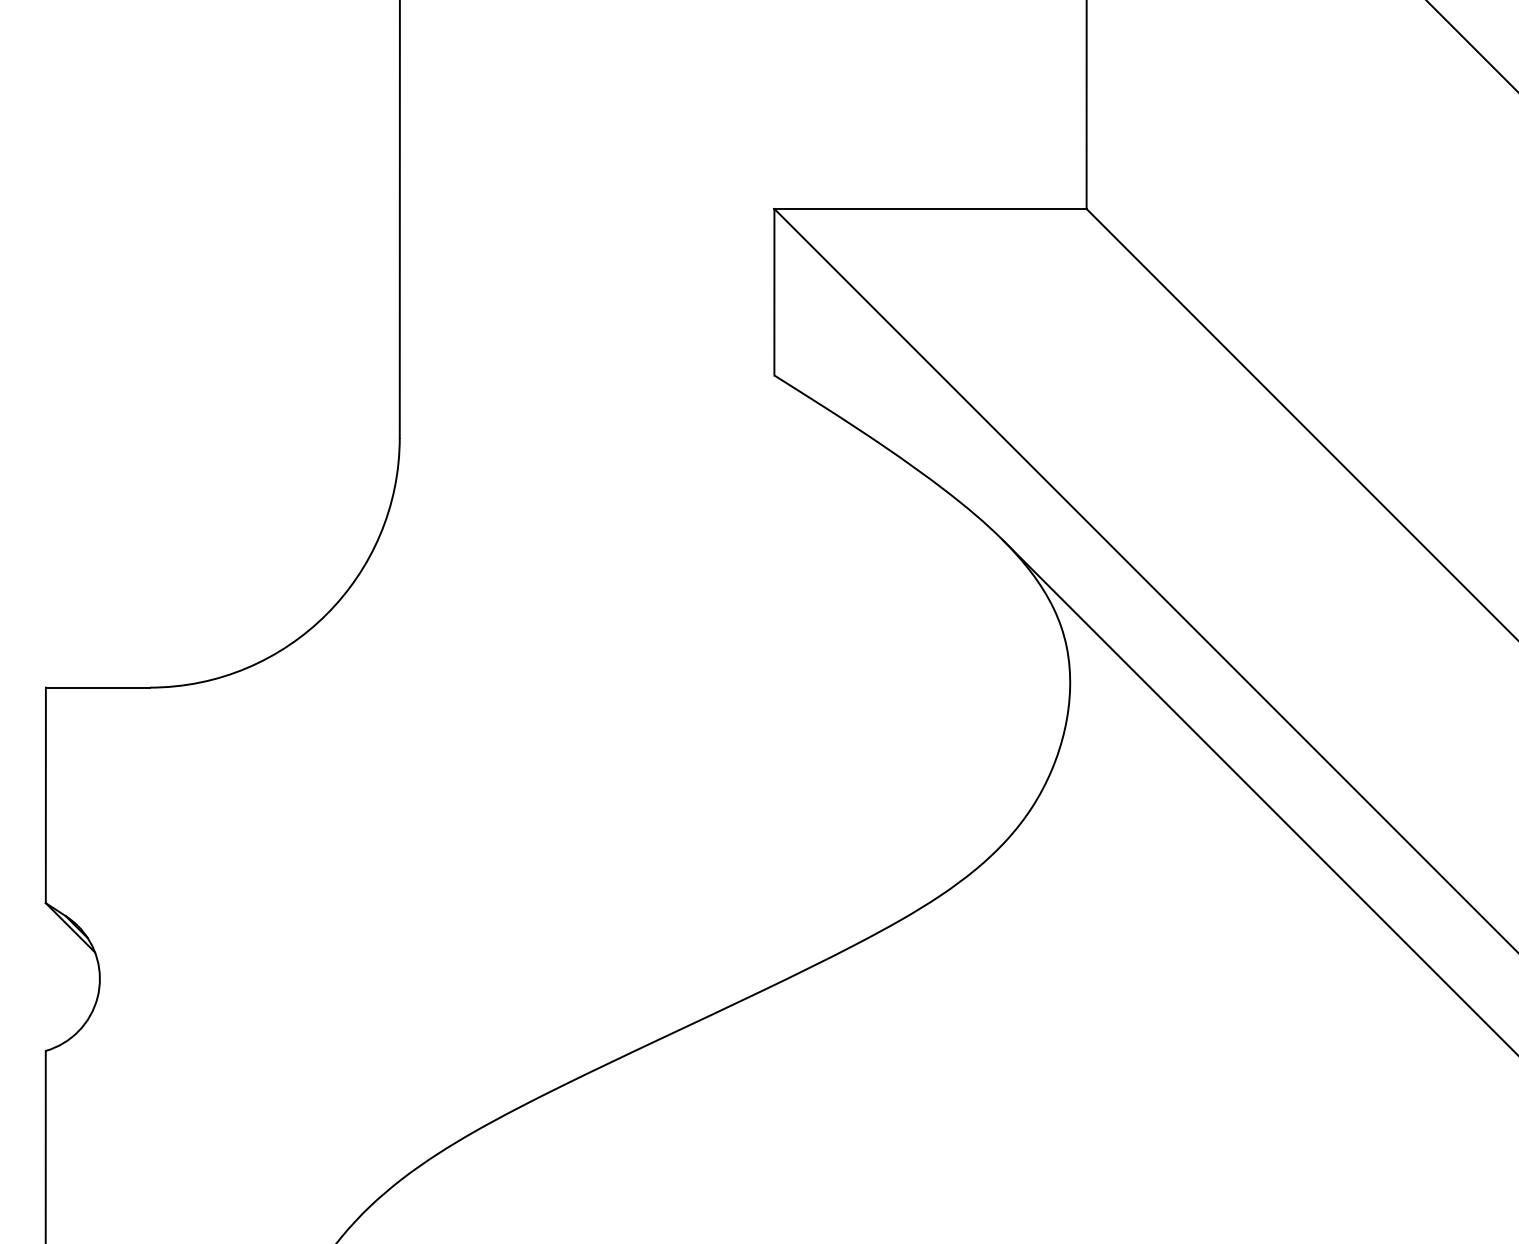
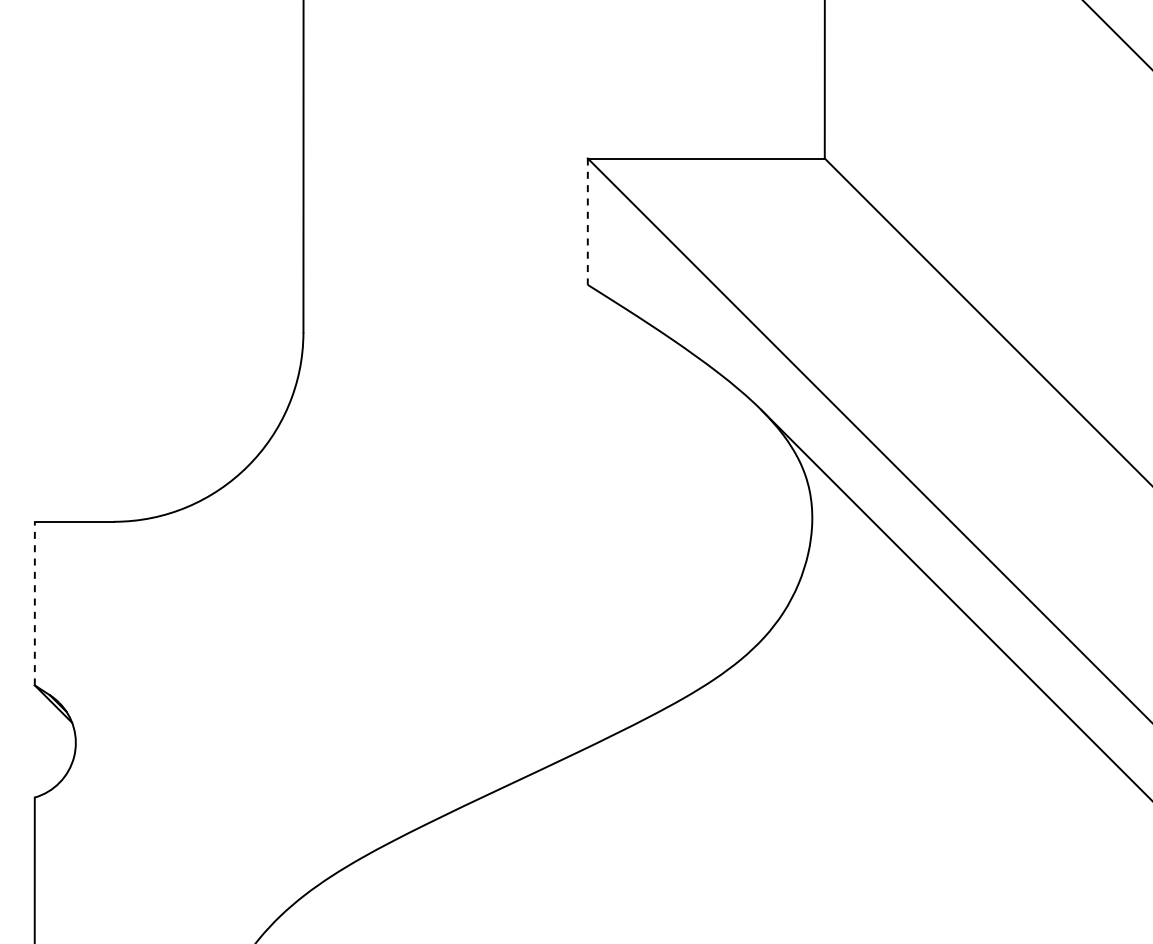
line: (773, 293) -> (587, 222), solid -> dashed
line: (45, 795) -> (34, 603), solid -> dashed

